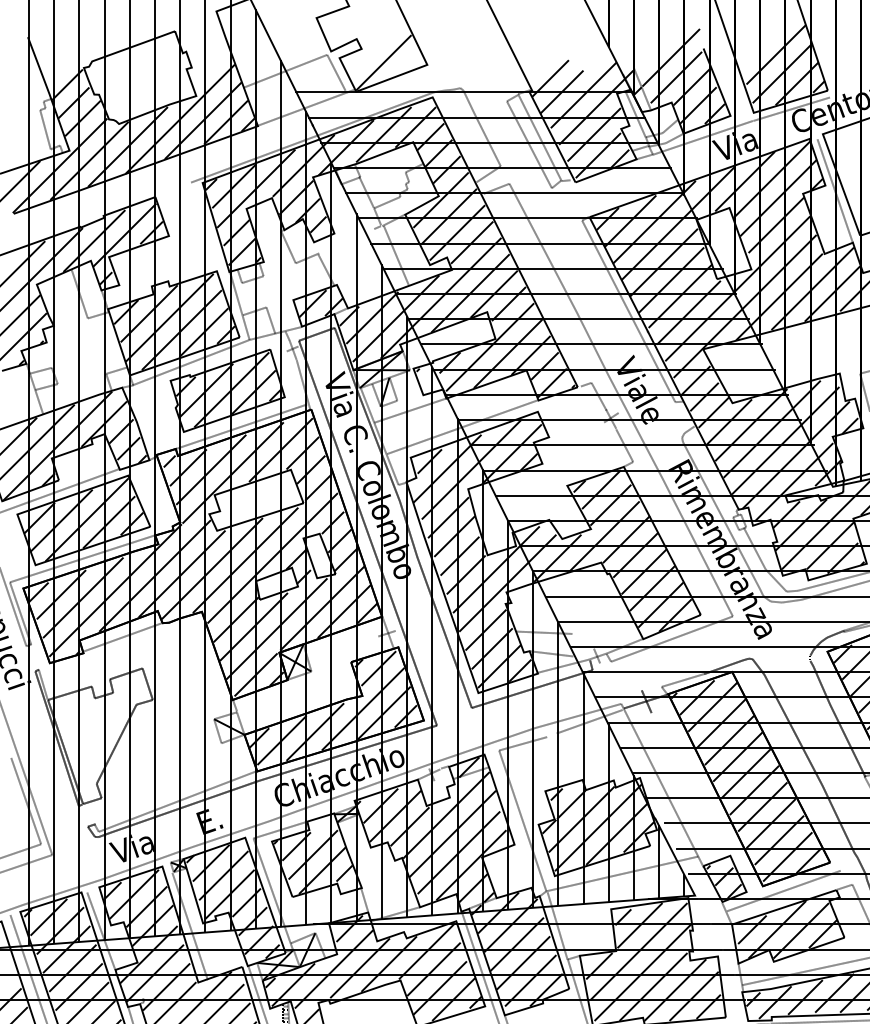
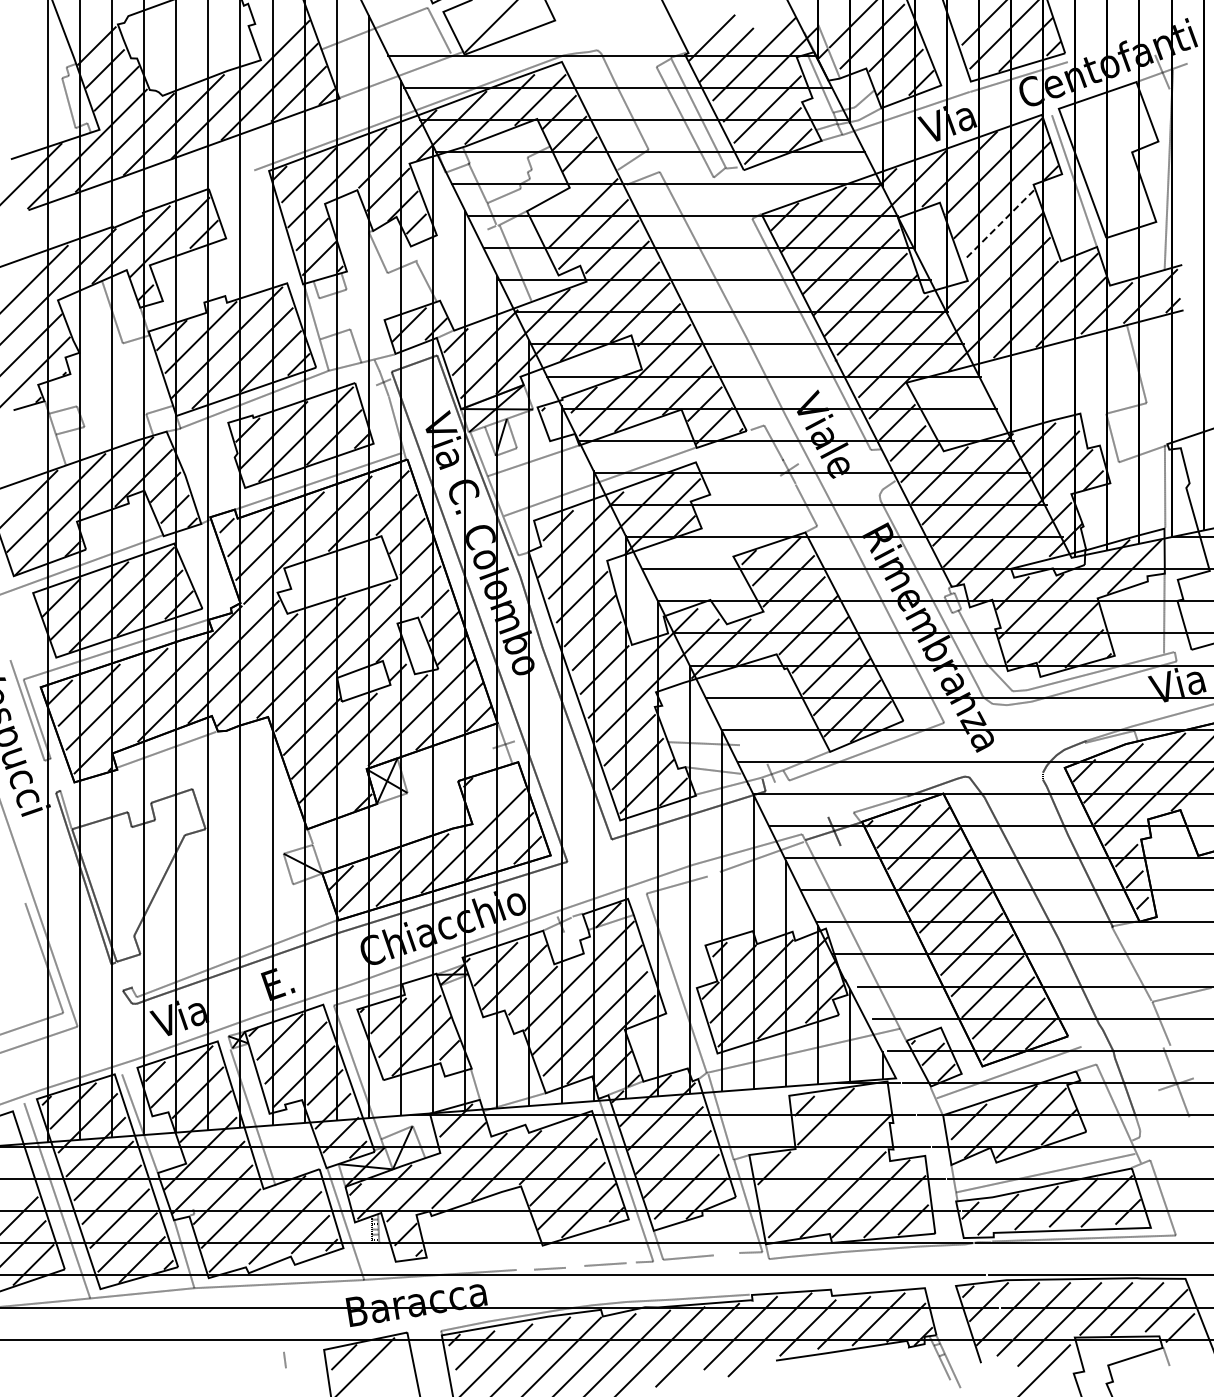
line: (440, 199) -> (572, 192), removed
line: (776, 225) -> (999, 224), solid -> dashed
line: (378, 668) -> (493, 789), removed
line: (255, 674) -> (336, 796), removed
line: (638, 951) -> (824, 1149), removed

